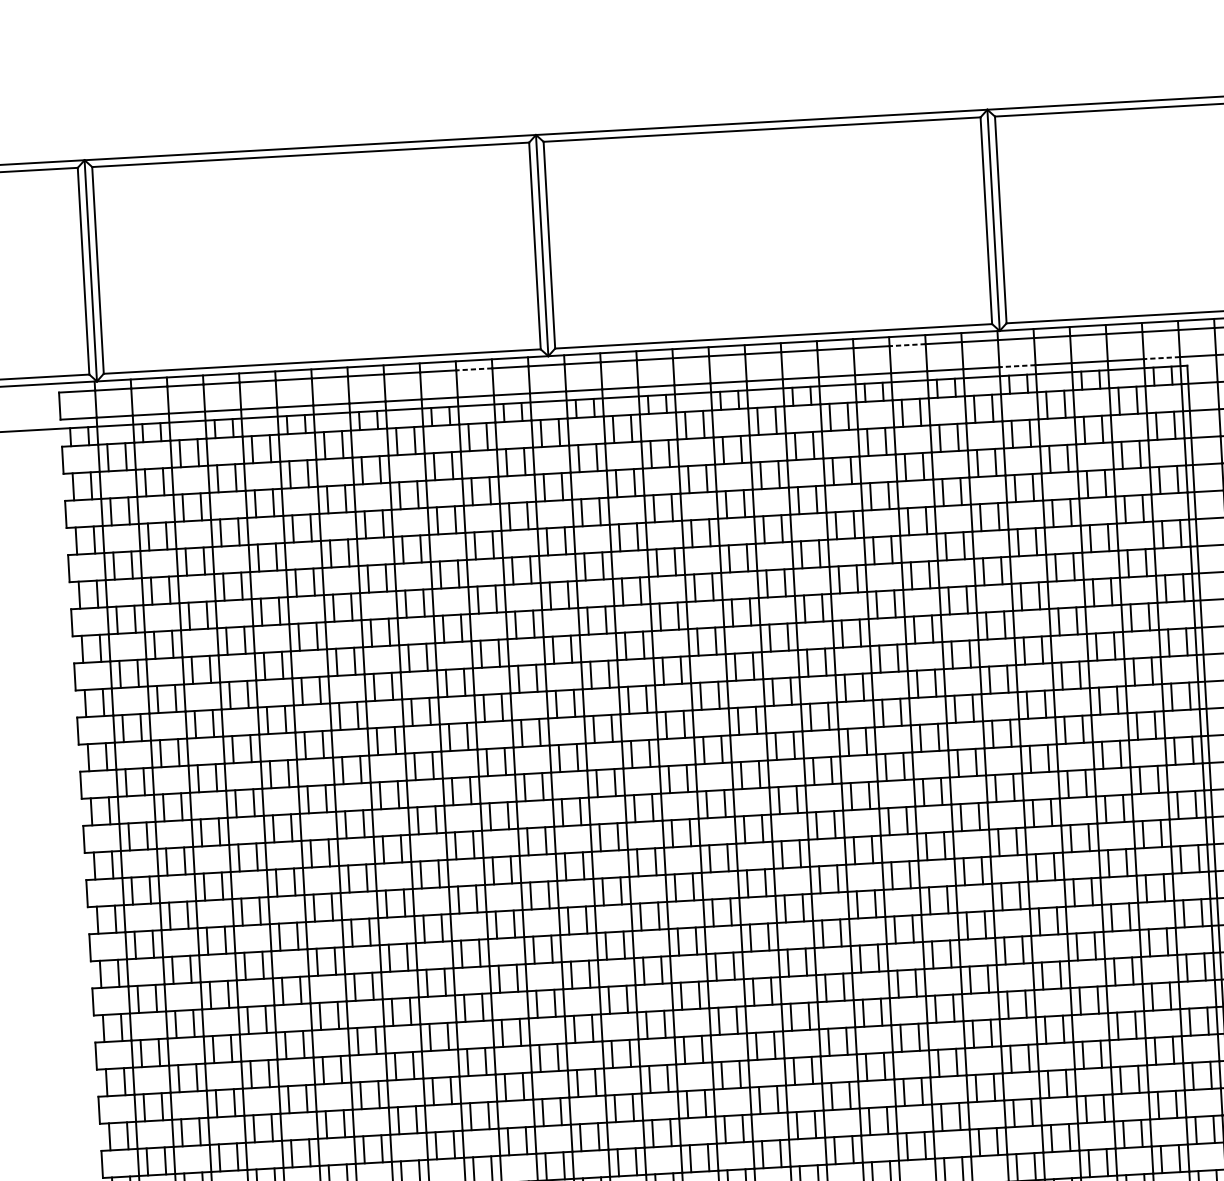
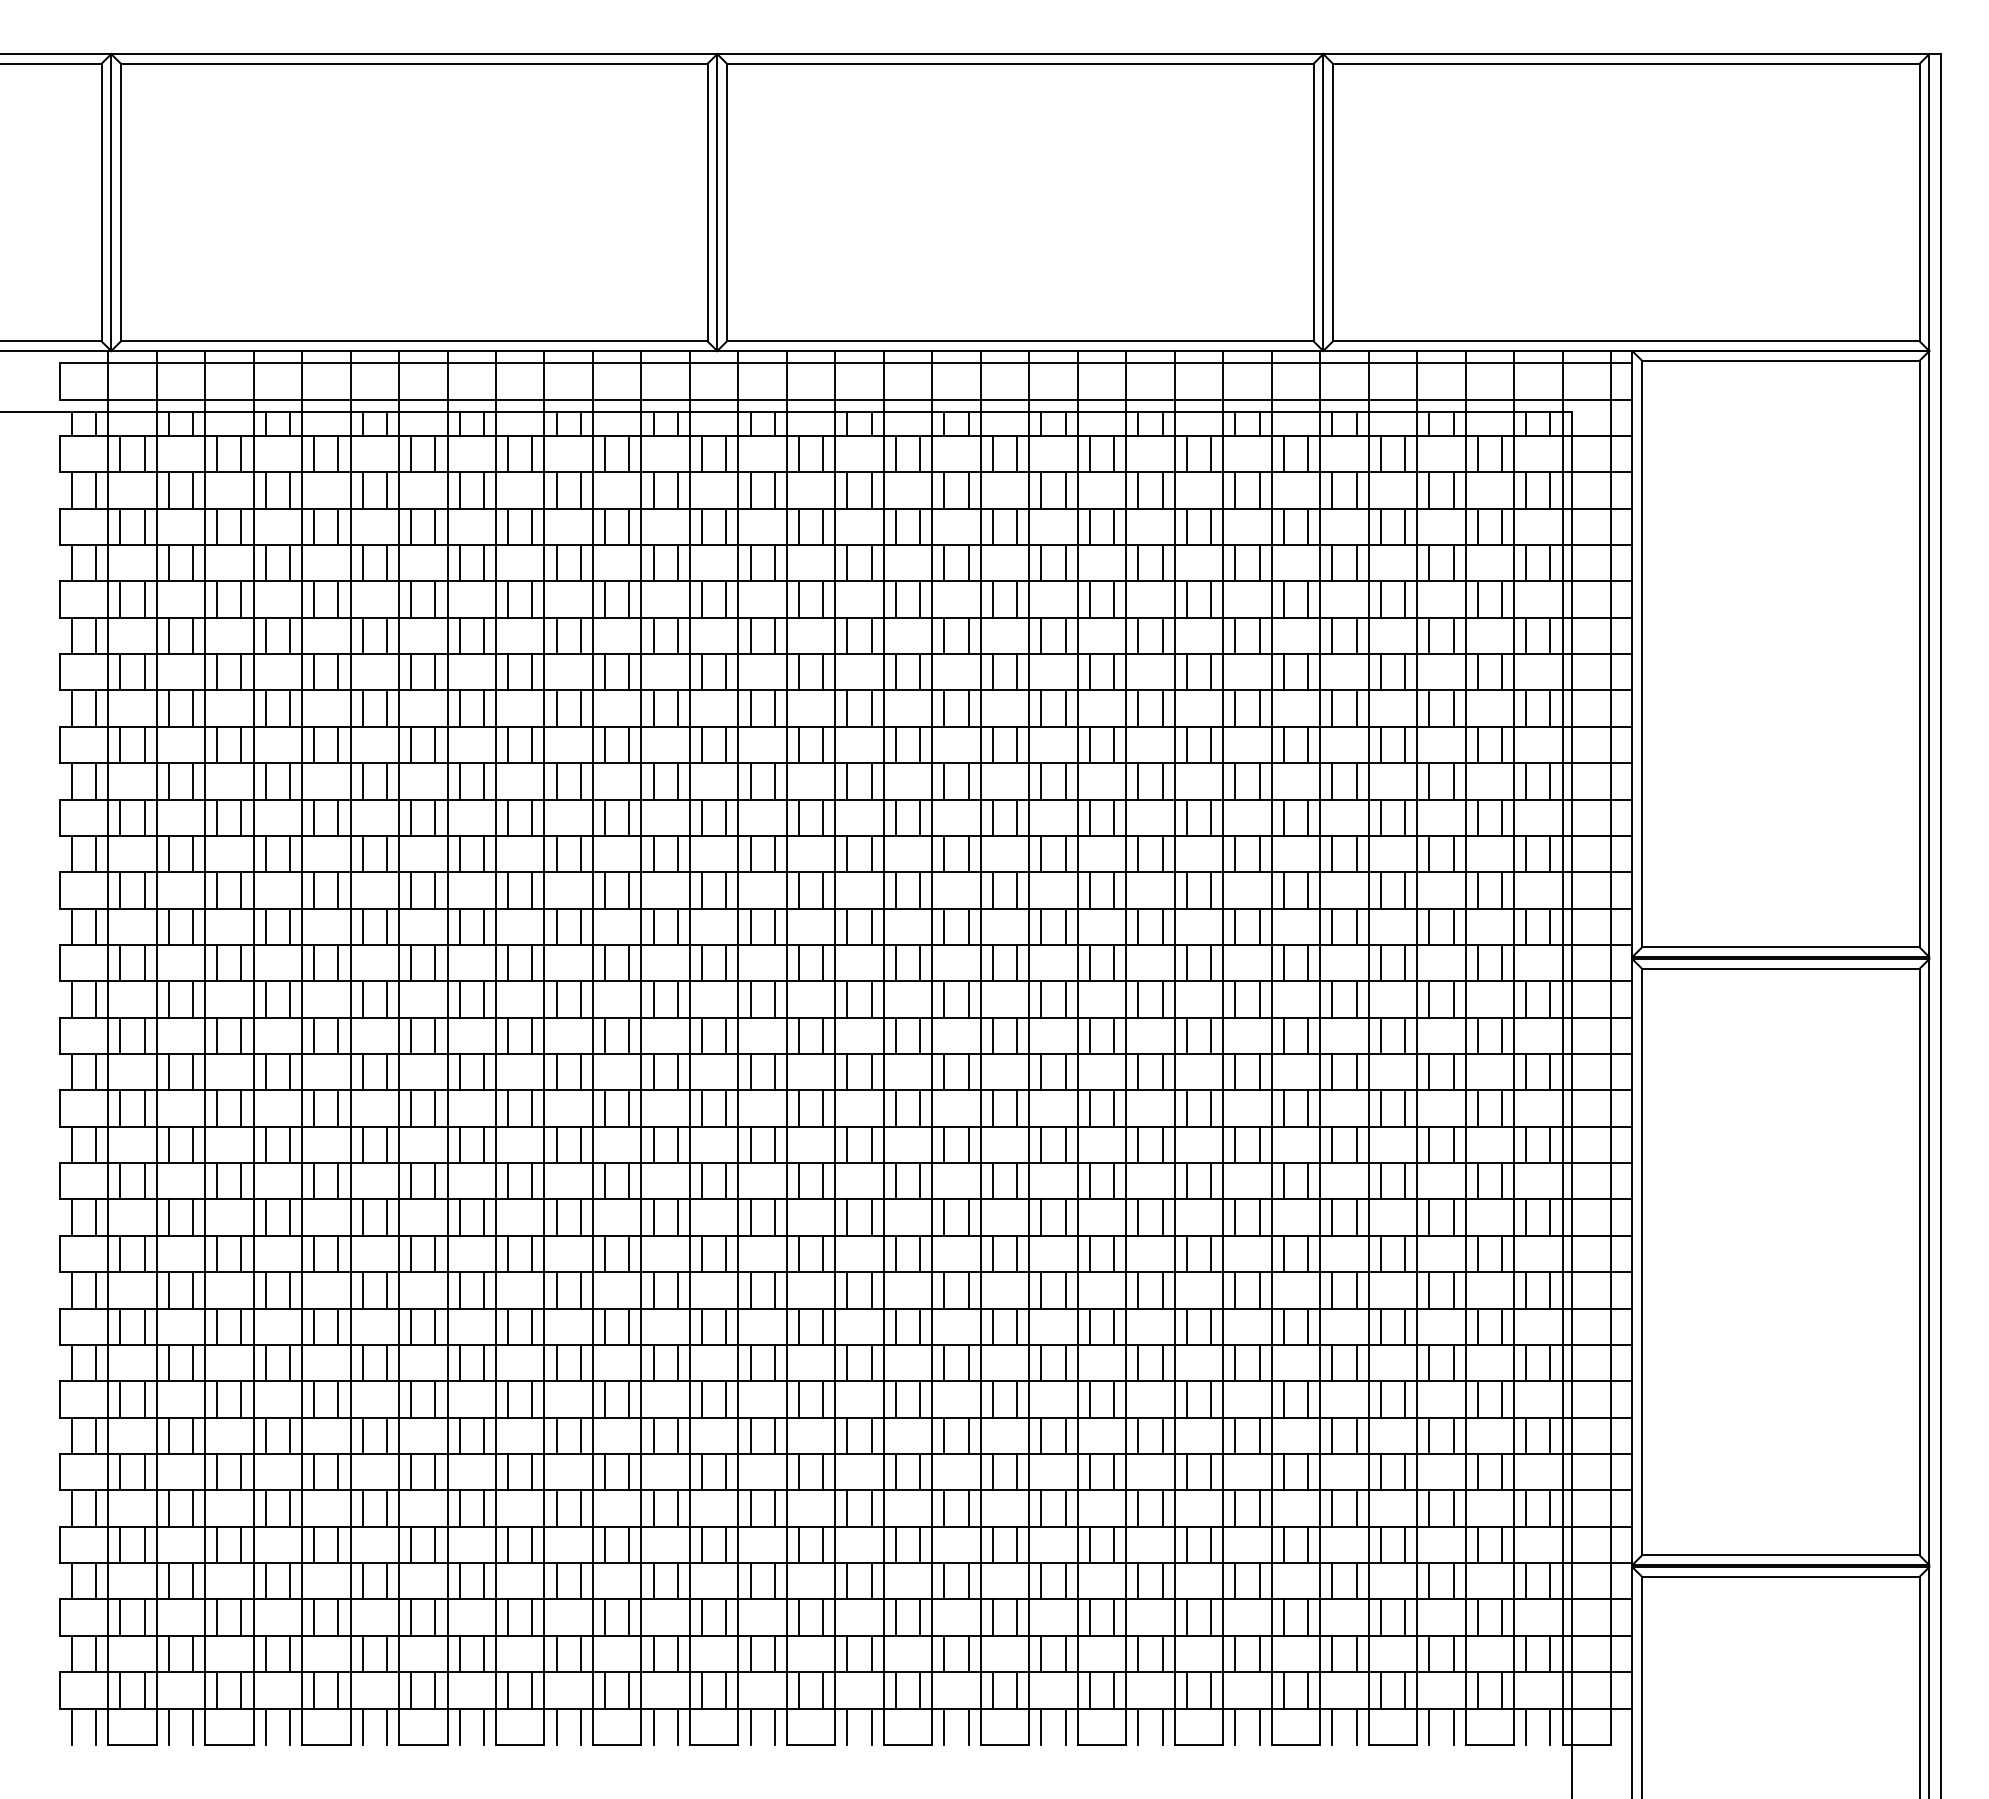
line: (907, 345) -> (1198, 363), dashed -> solid
line: (1161, 358) -> (1537, 399), dashed -> solid
line: (1016, 366) -> (1343, 399), dashed -> solid
line: (473, 369) -> (616, 363), dashed -> solid

